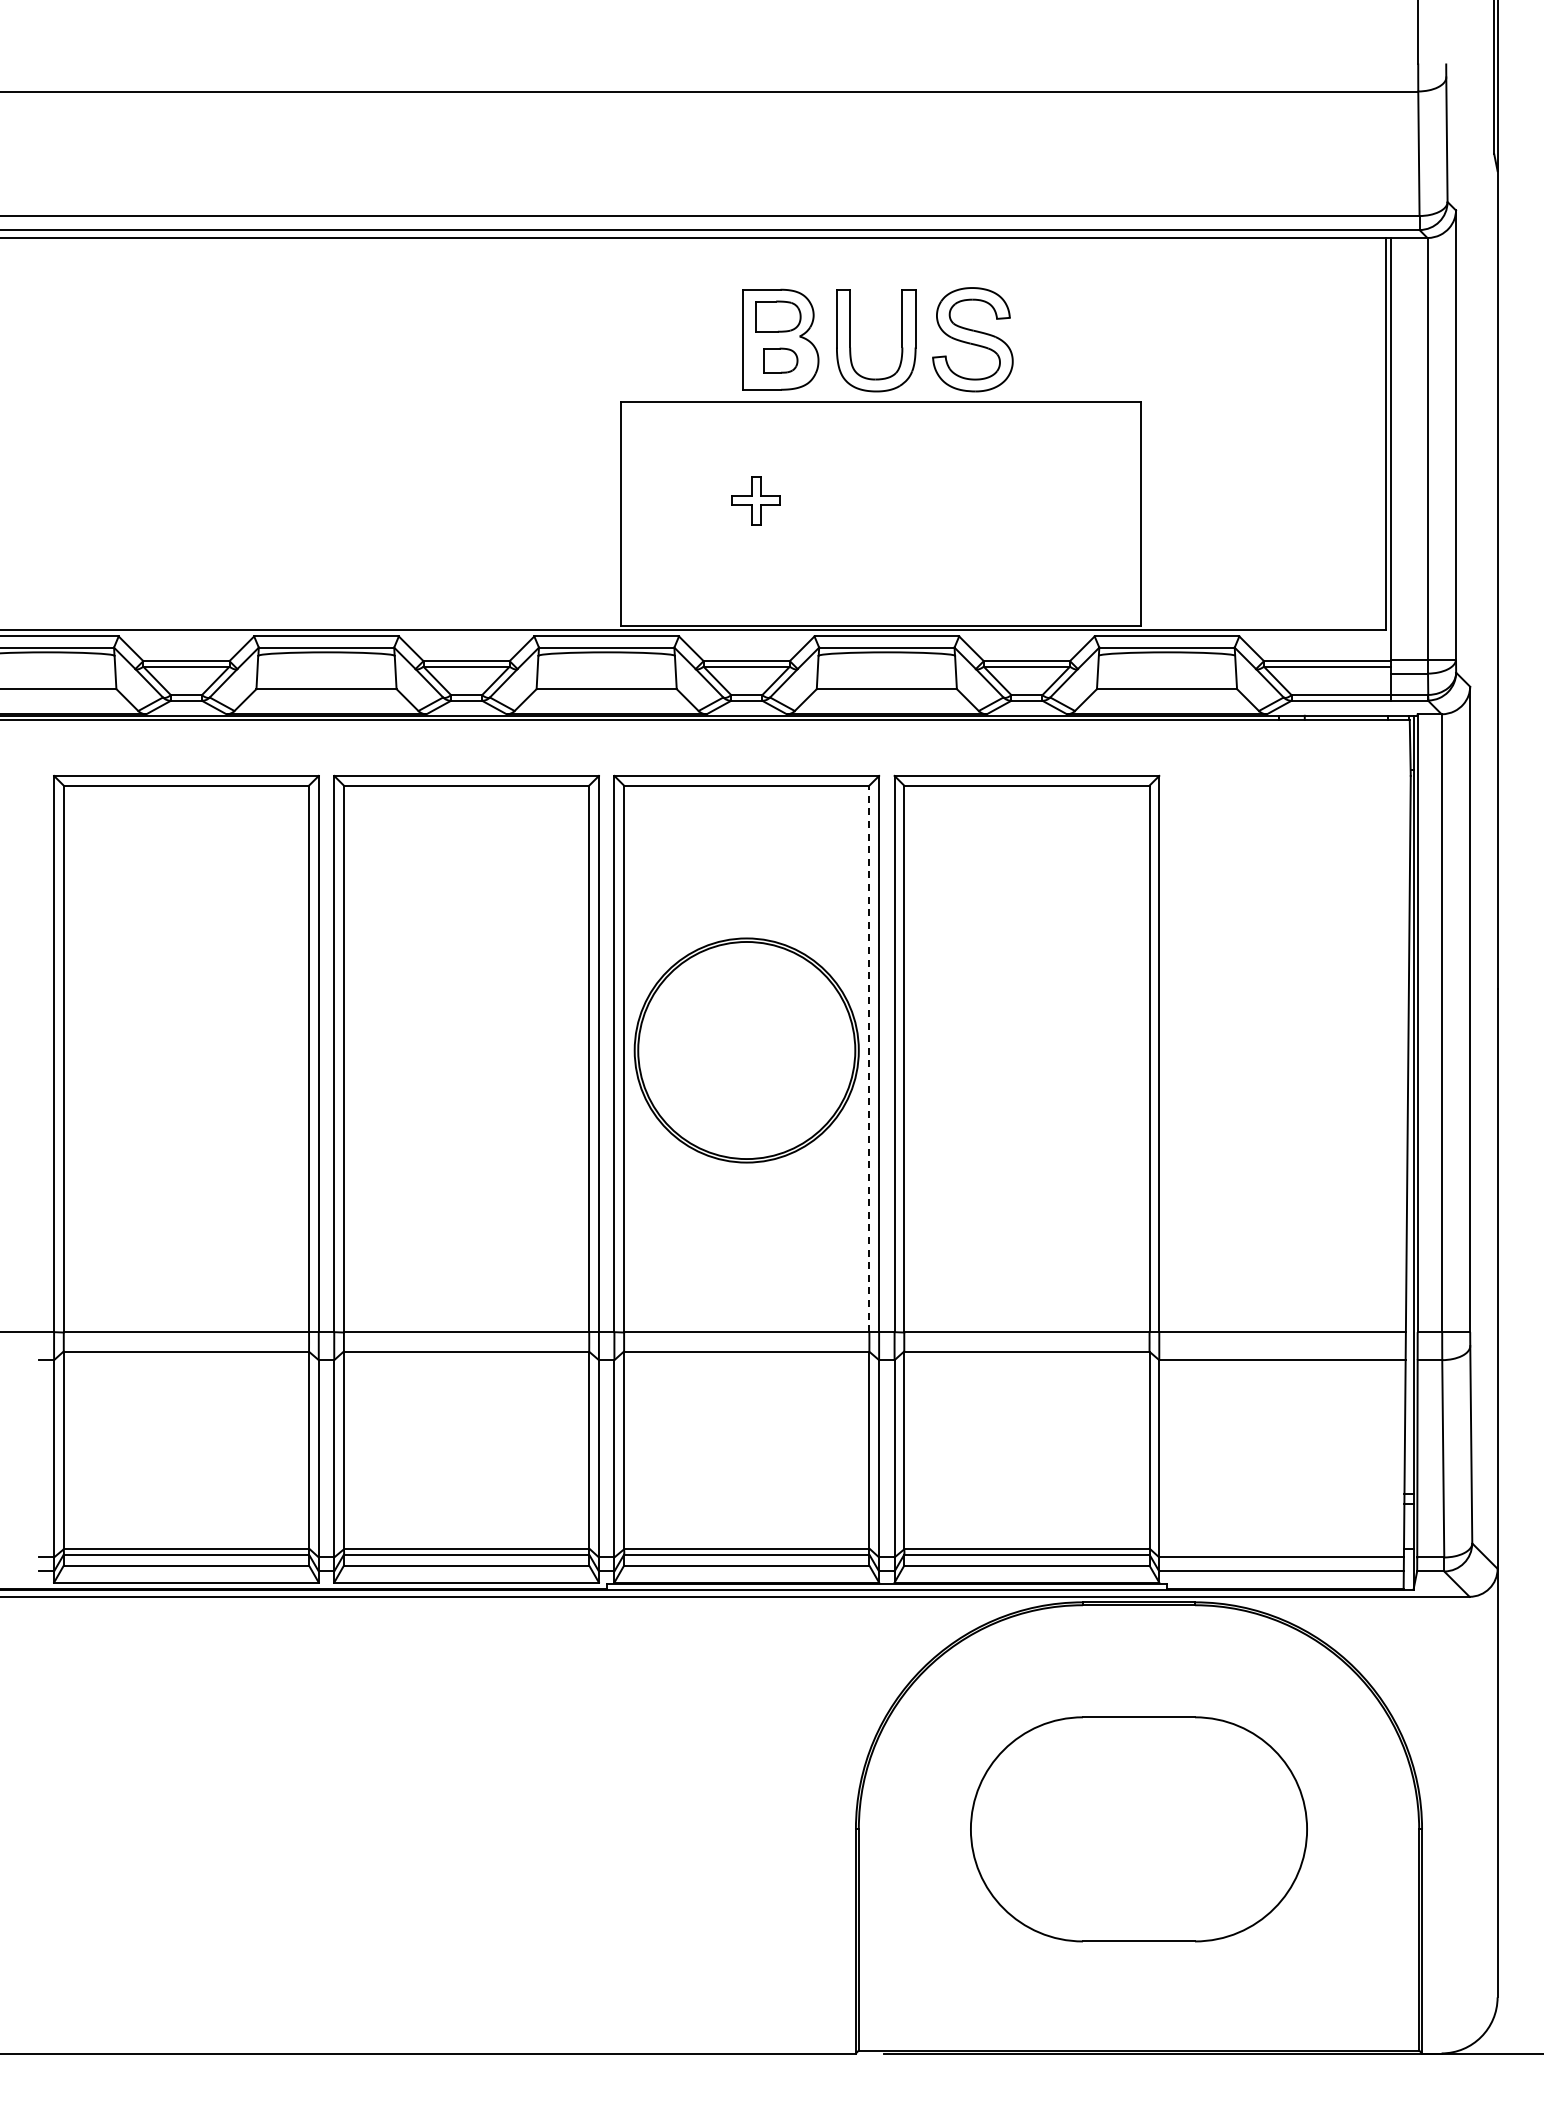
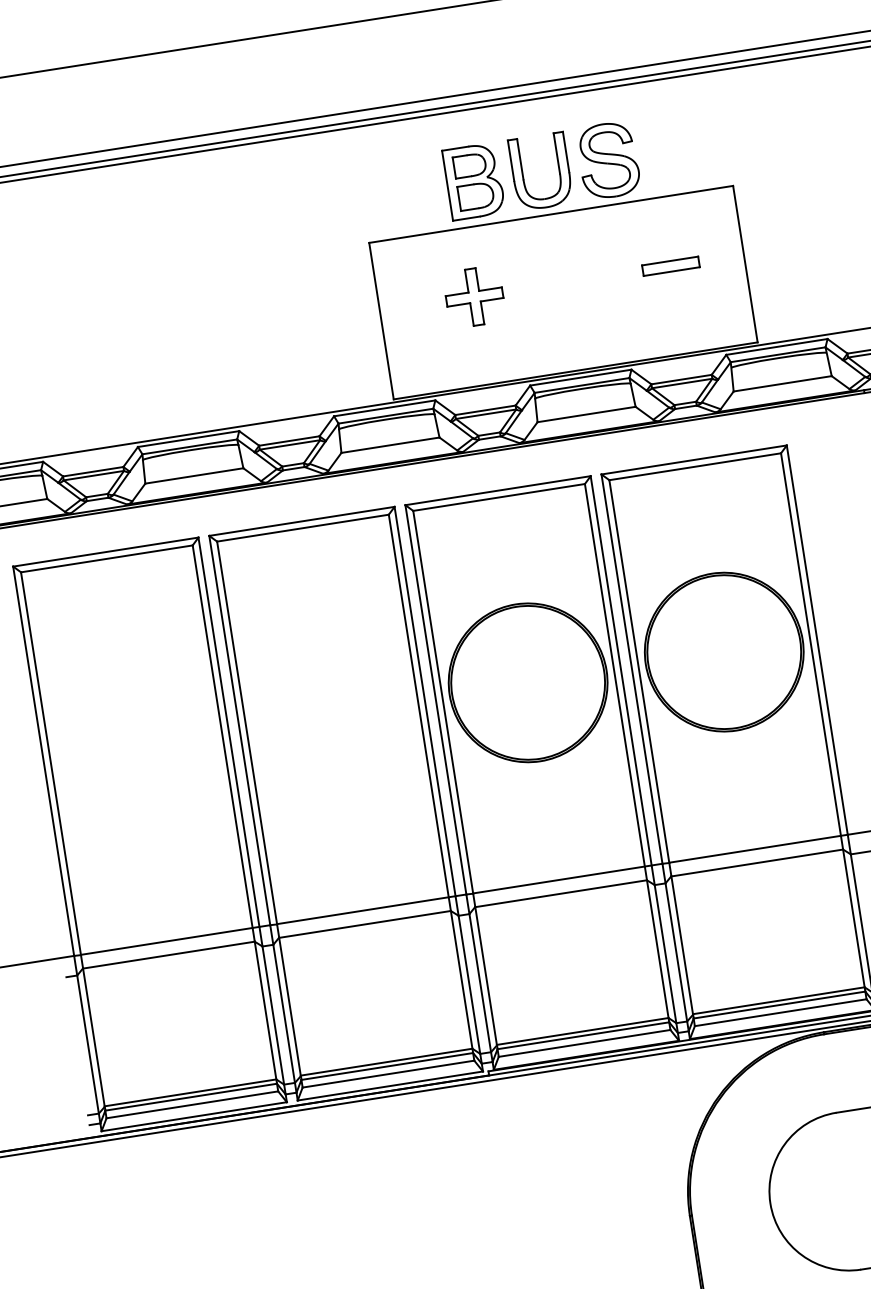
part: (780, 360) -> (476, 196), size x1.43
part: (755, 500) -> (473, 296), size x1.67
part: (1036, 500) -> (670, 266), added
part: (1026, 1050) -> (723, 652), added
line: (869, 1058) -> (614, 674), dashed -> solid

